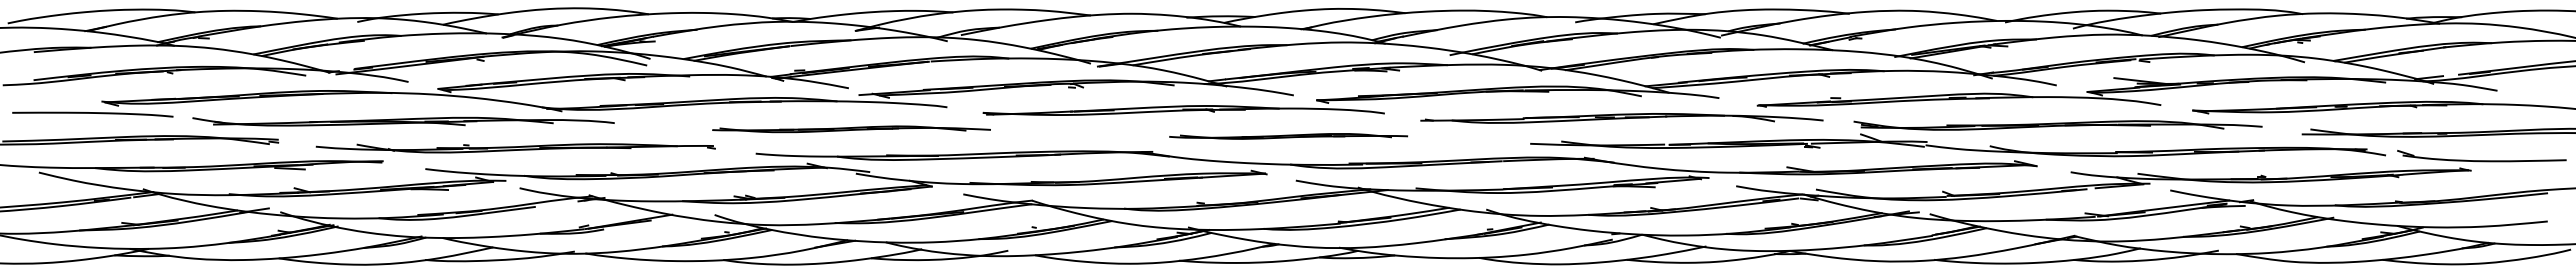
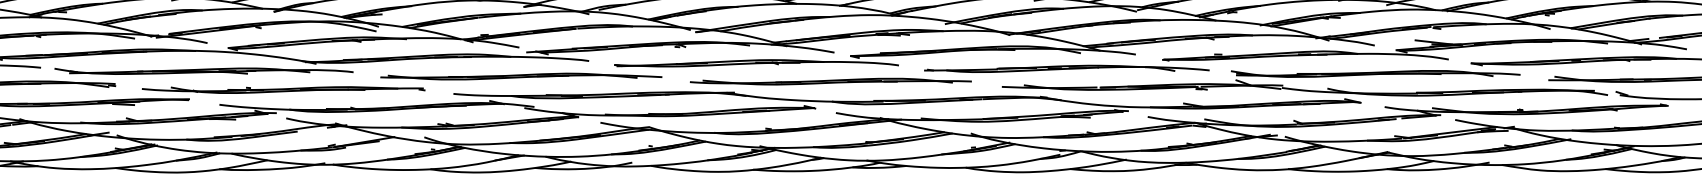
part: (851, 129) -> (521, 76), size x1.43
part: (1288, 136) -> (830, 81), size x1.67

